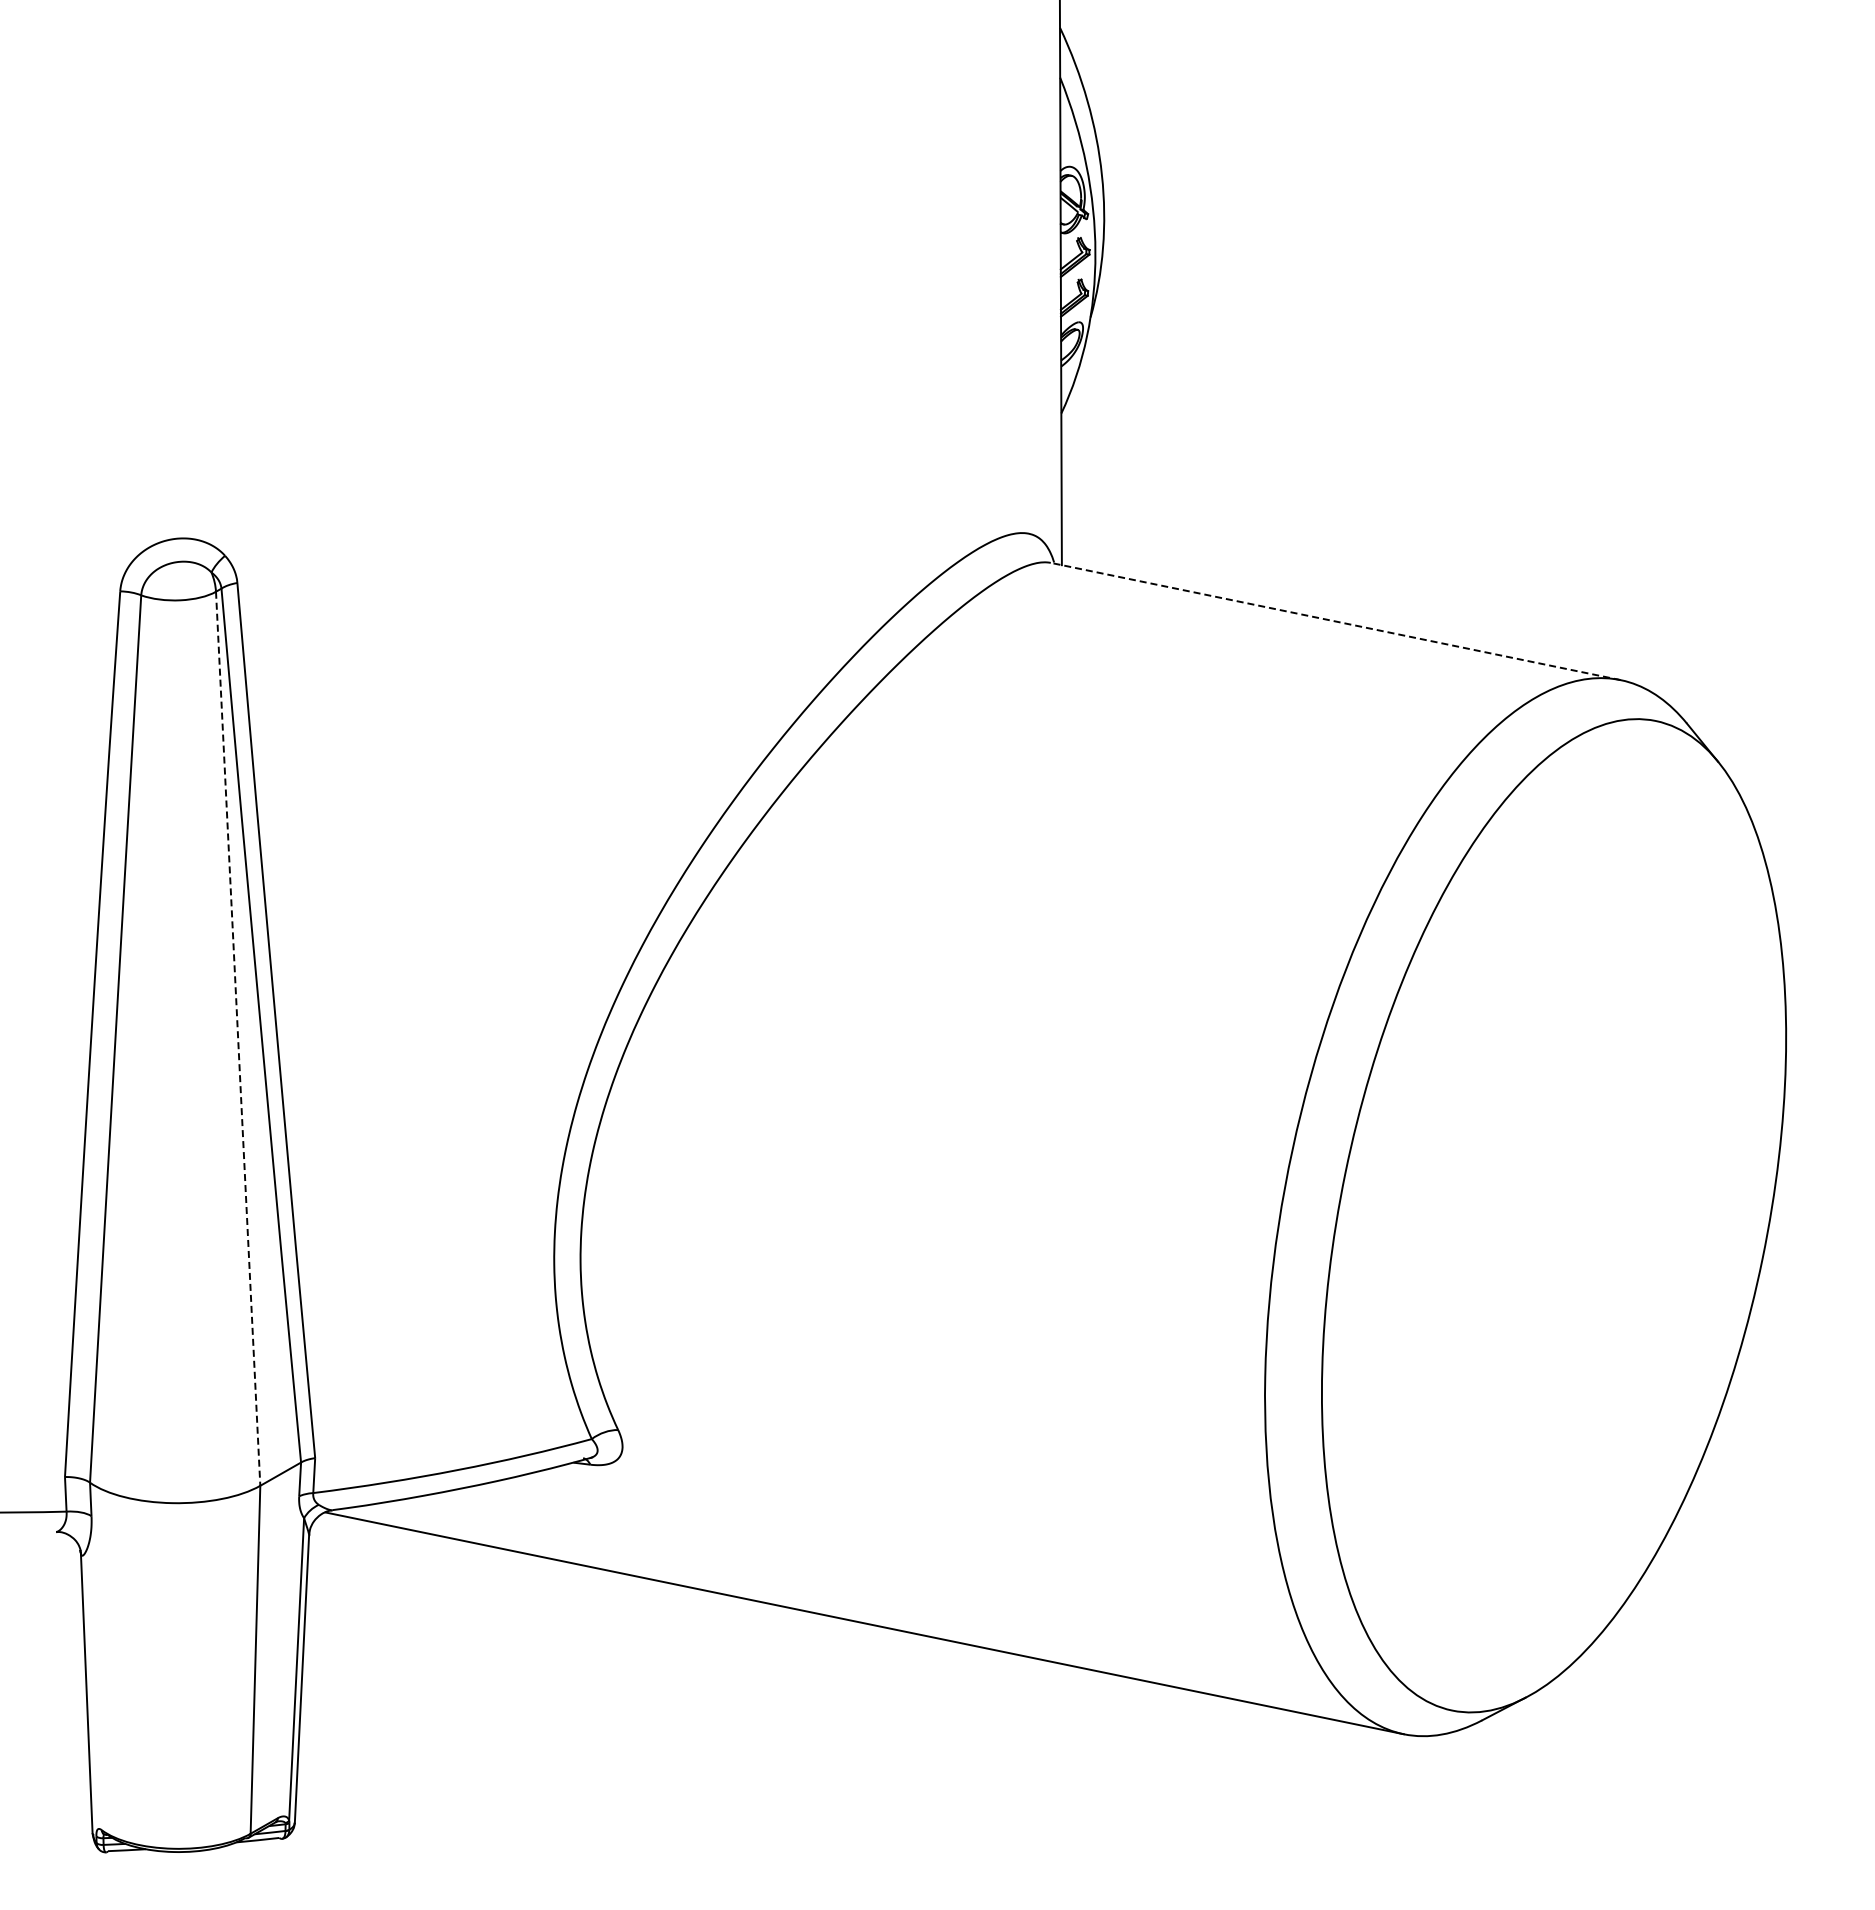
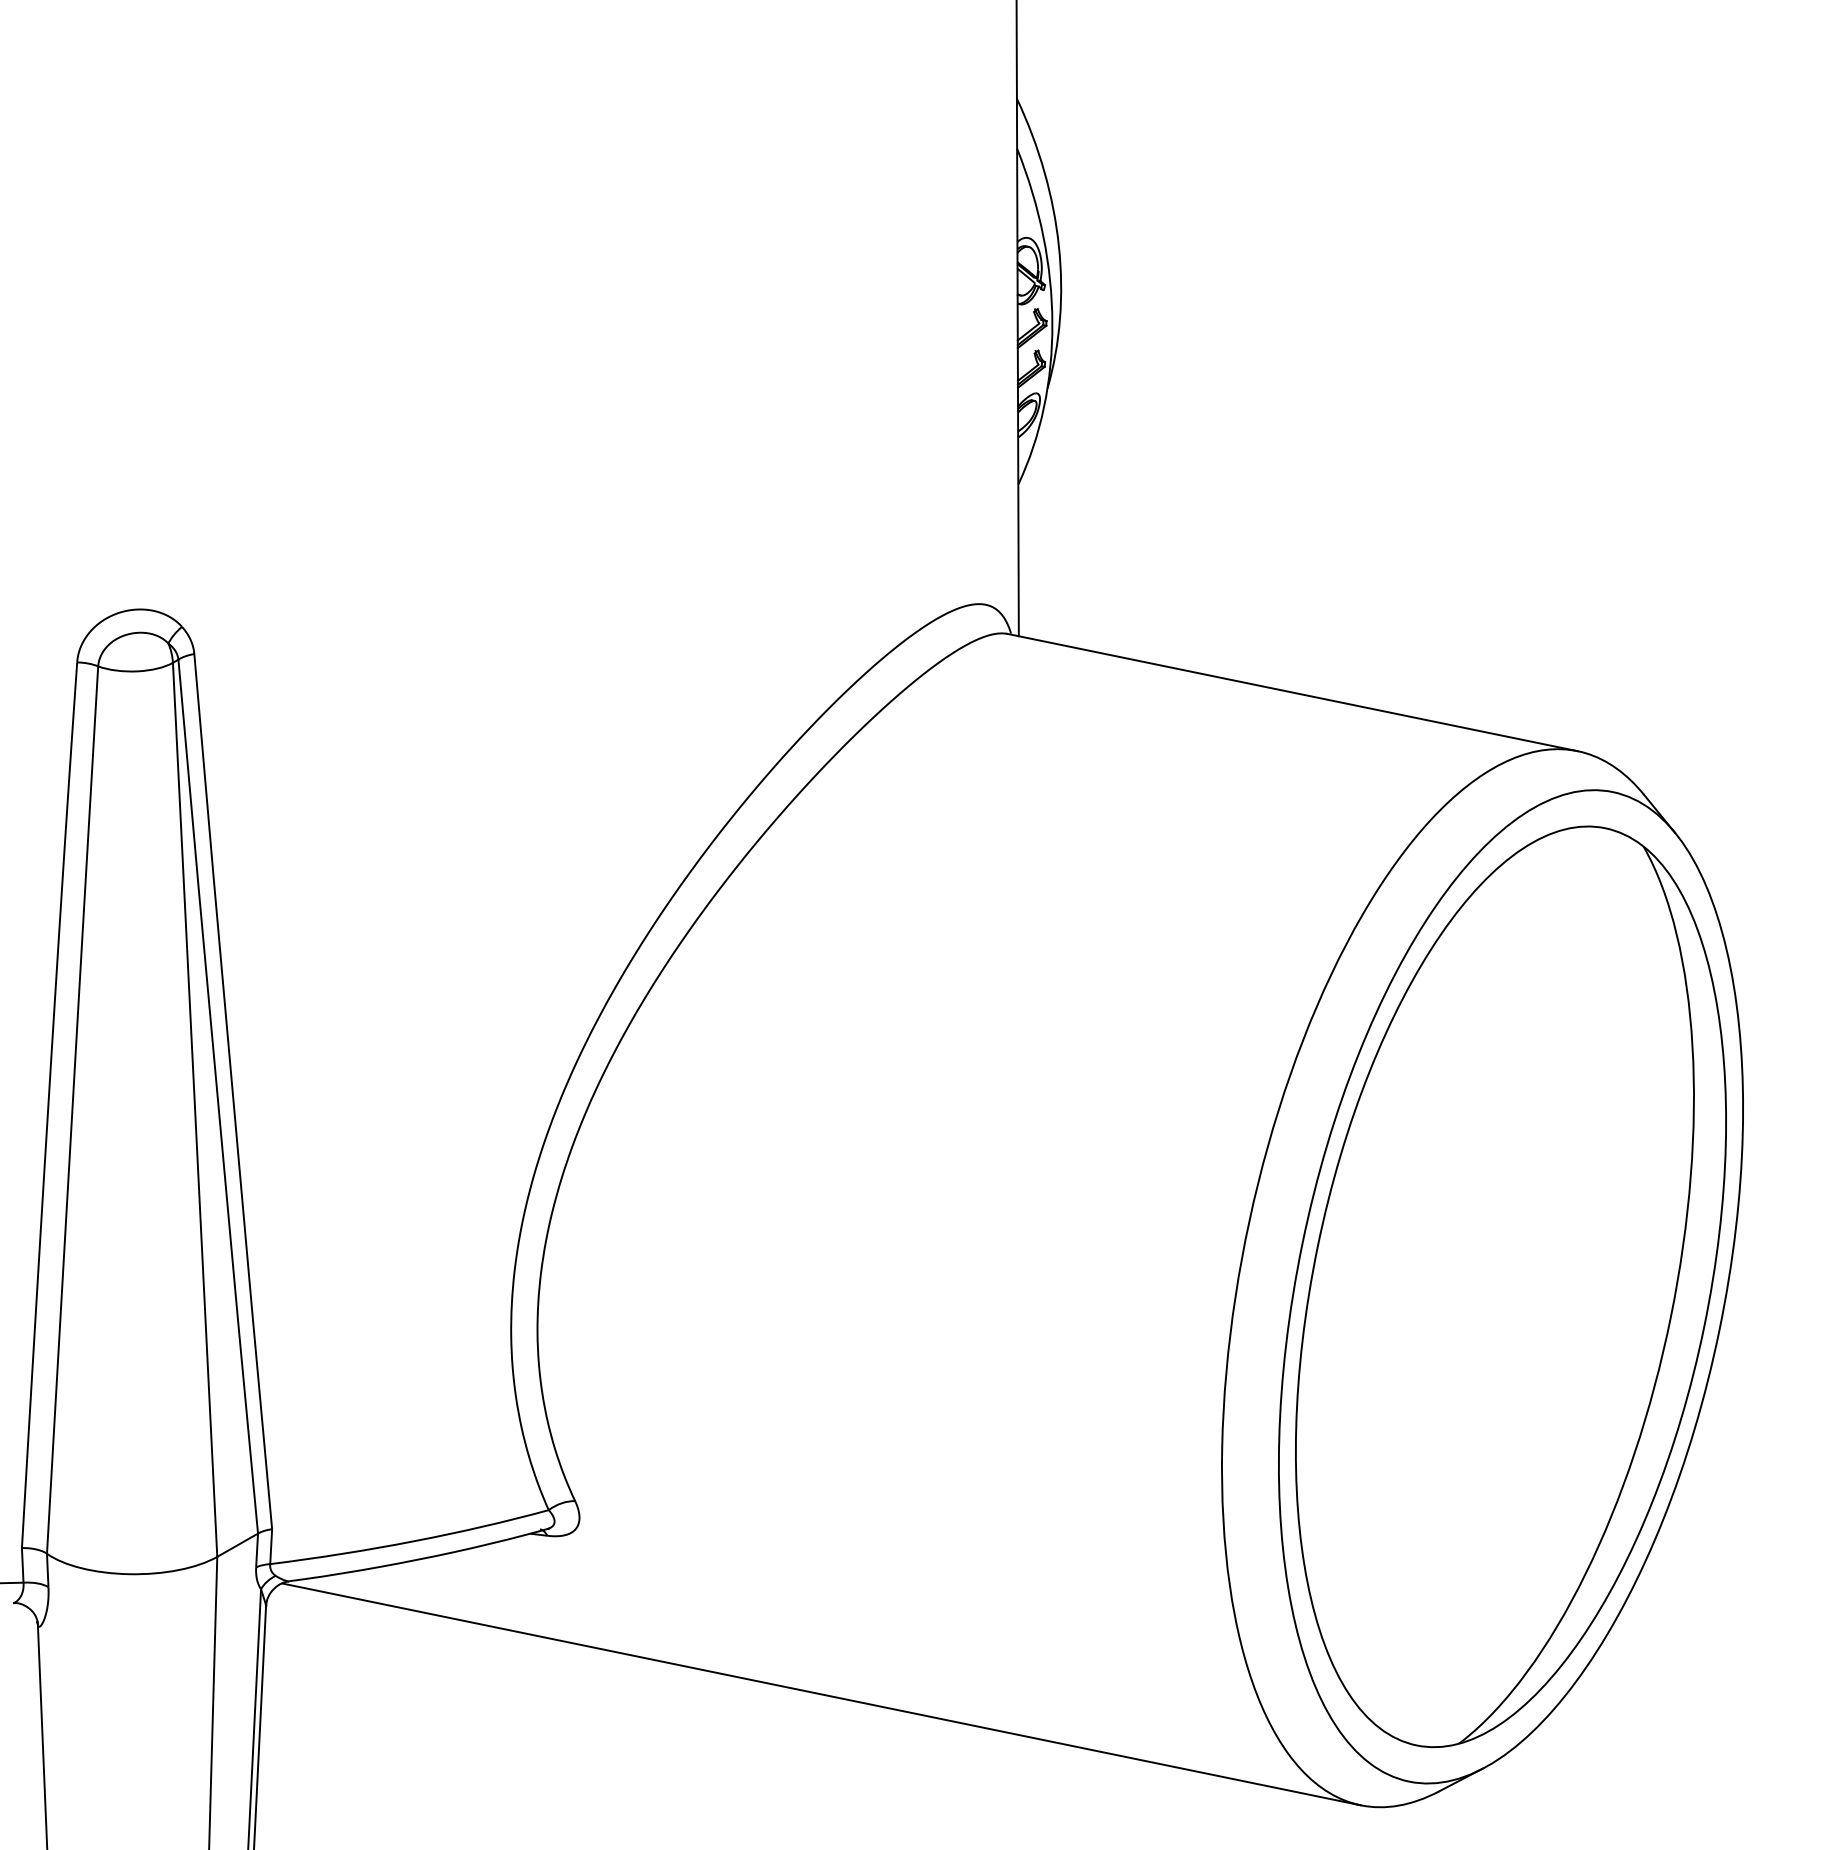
line: (1335, 621) -> (1292, 692), dashed -> solid
line: (238, 1038) -> (195, 1109), dashed -> solid
part: (1554, 1215) -> (1511, 1286), added

